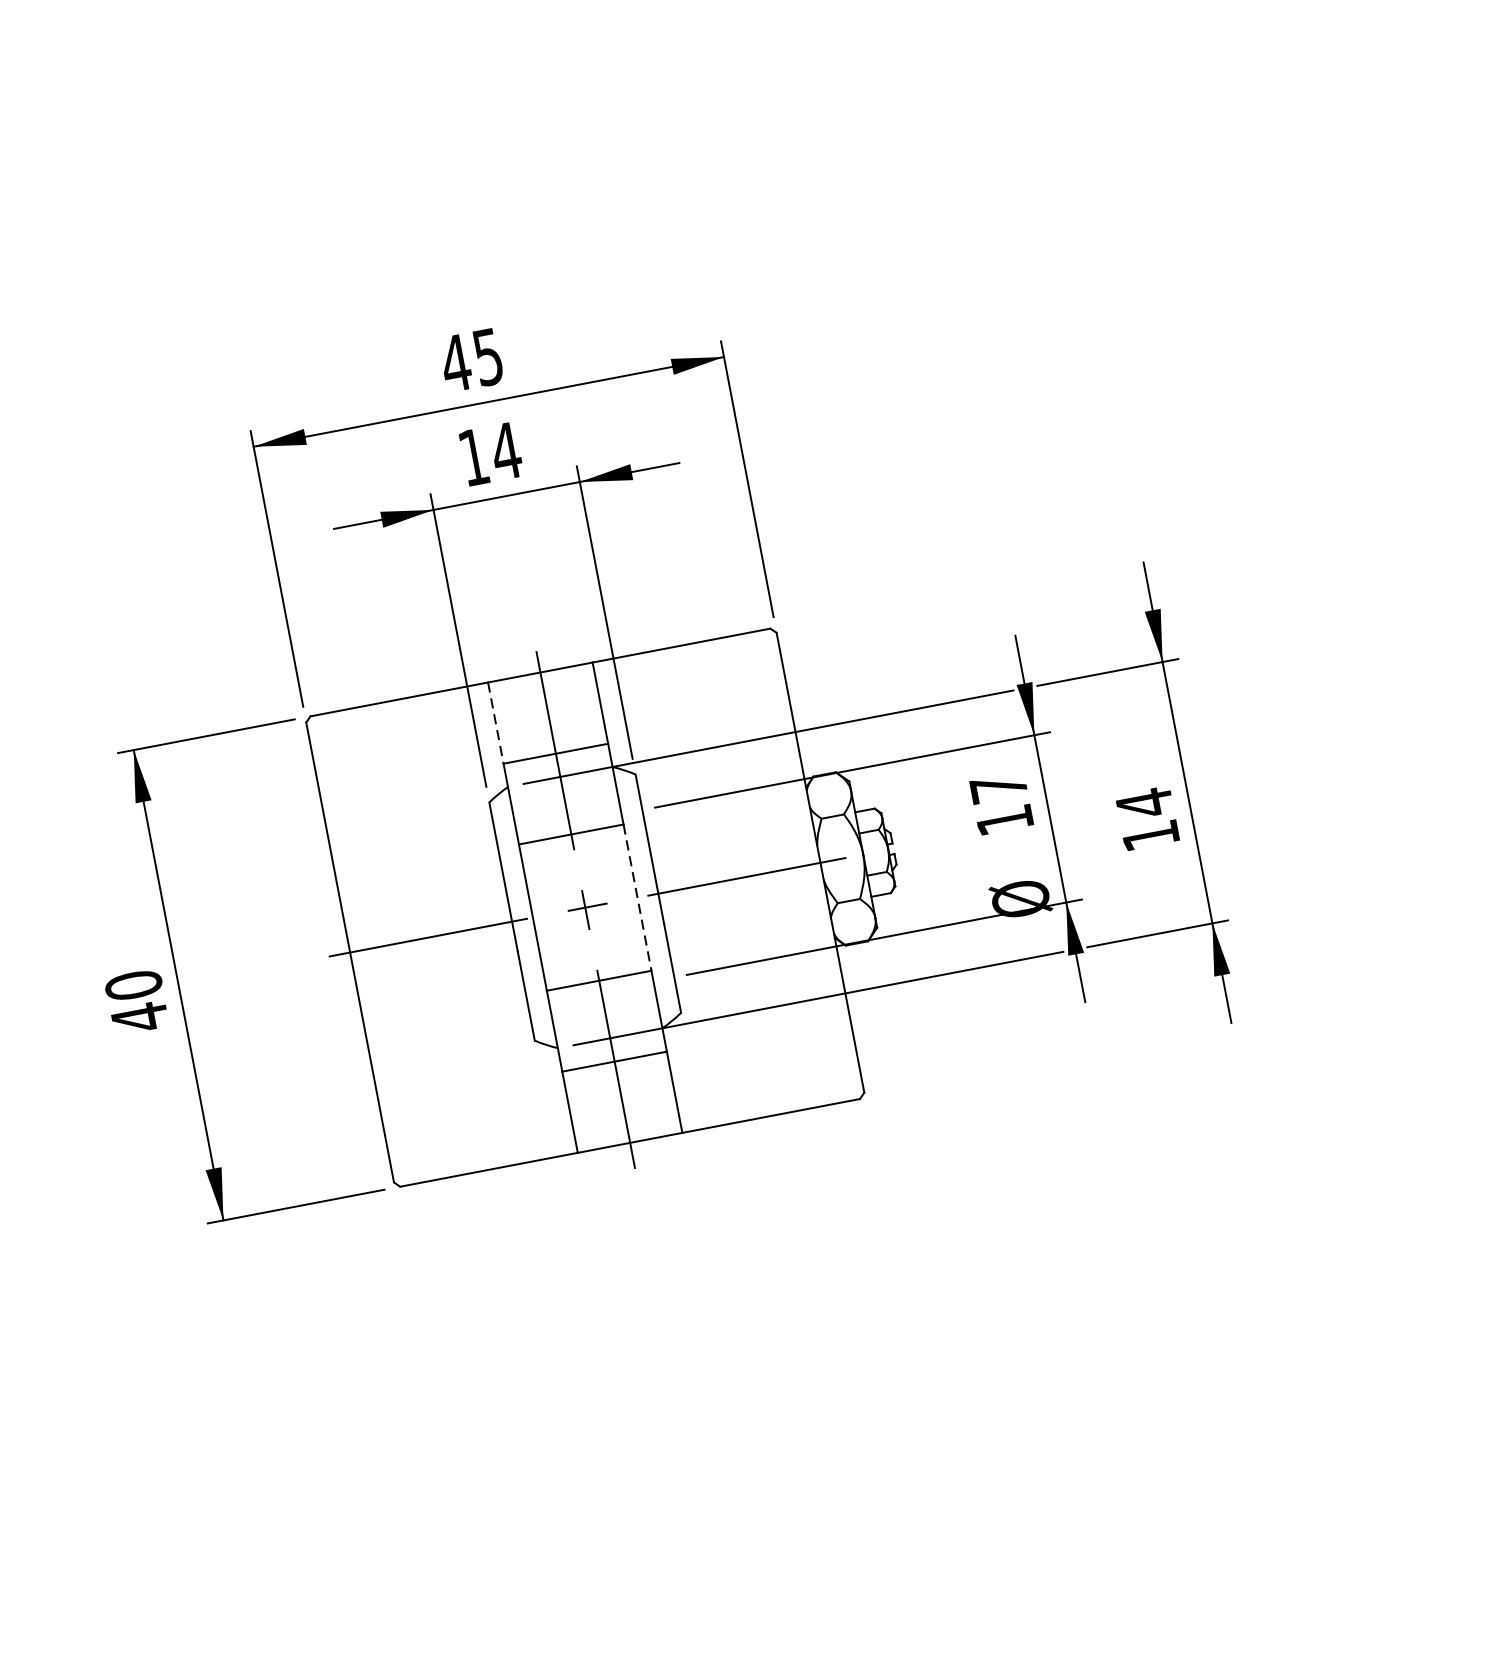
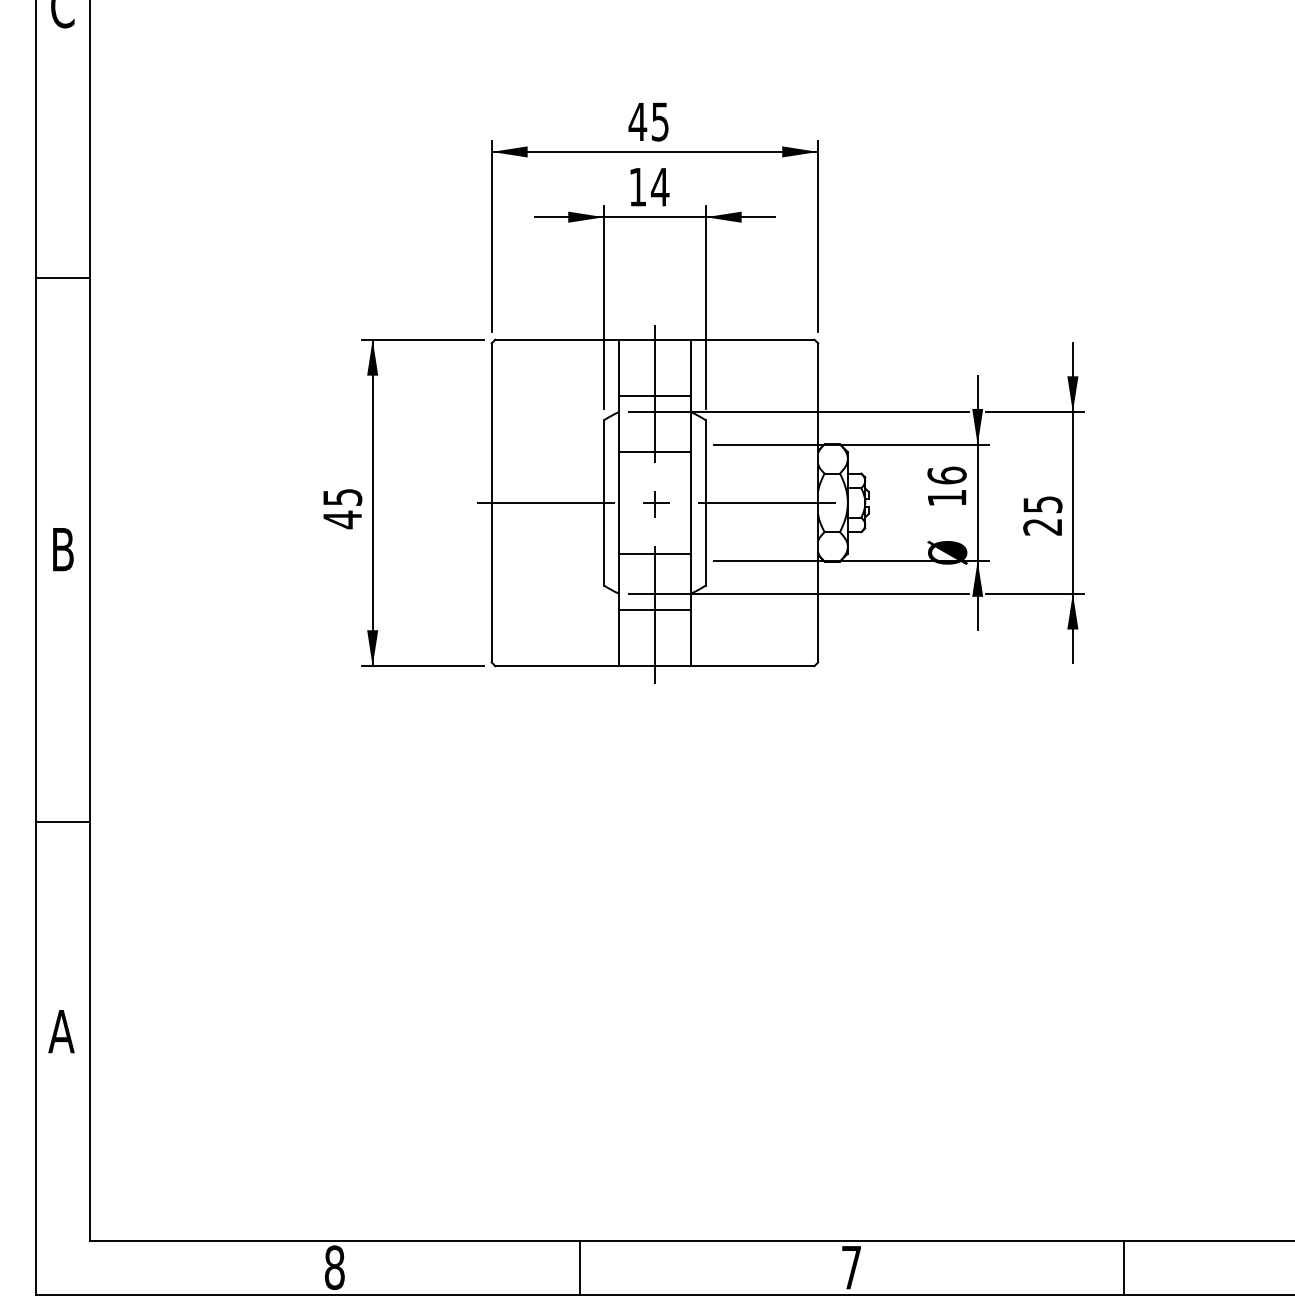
line: (495, 723) -> (618, 368), dashed -> solid
text: (997, 787) -> (946, 475), 17 -> 16
text: (1147, 819) -> (1042, 515), 14 -> 25
line: (637, 896) -> (691, 502), dashed -> solid
text: (133, 985) -> (342, 497), 40 -> 45

